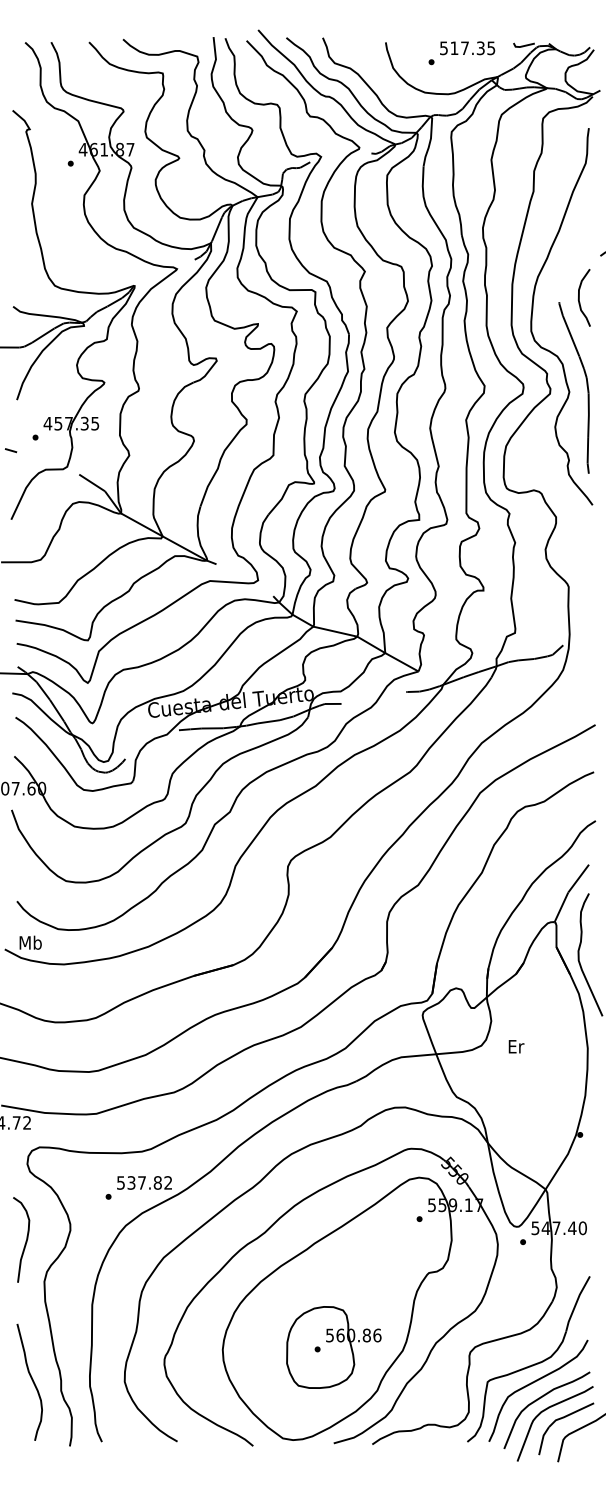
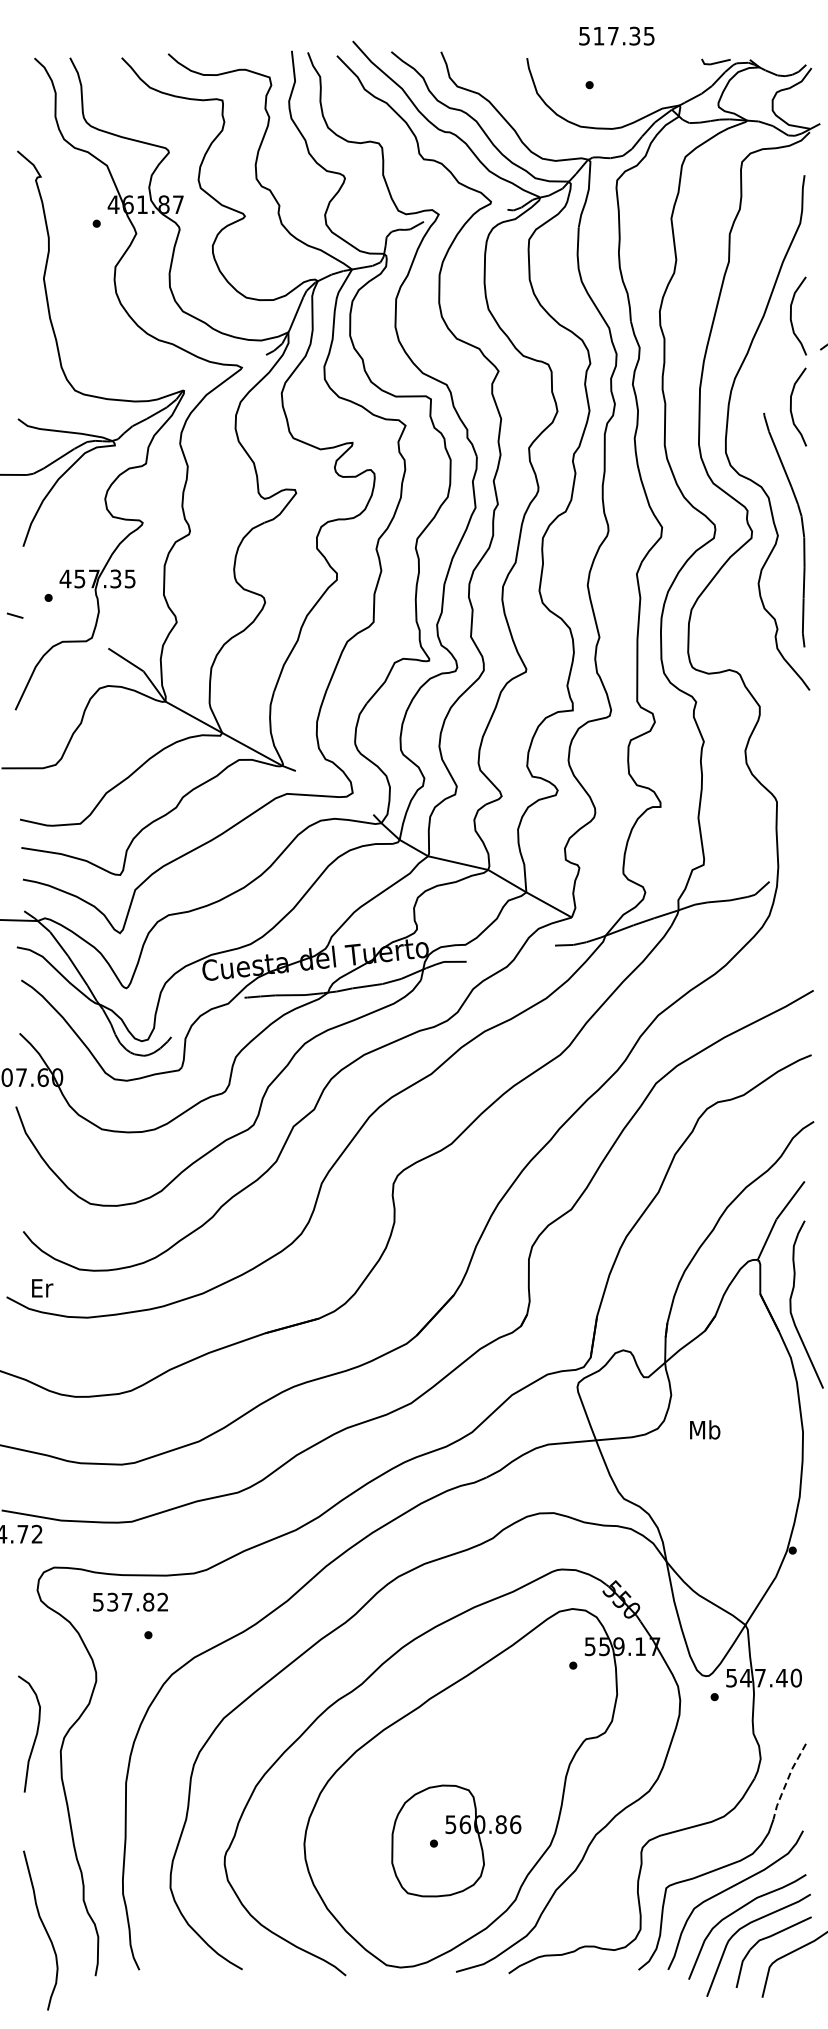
text: (467, 47) -> (616, 35), moved
curve: (579, 230) -> (791, 315), added
text: (31, 942) -> (42, 1287), Mb -> Er
text: (516, 1046) -> (705, 1429), Er -> Mb
text: (144, 1182) -> (130, 1601), moved
curve: (25, 1240) -> (35, 1735), moved
line: (576, 1303) -> (787, 1780), solid -> dashed
curve: (32, 1381) -> (44, 1929), moved

